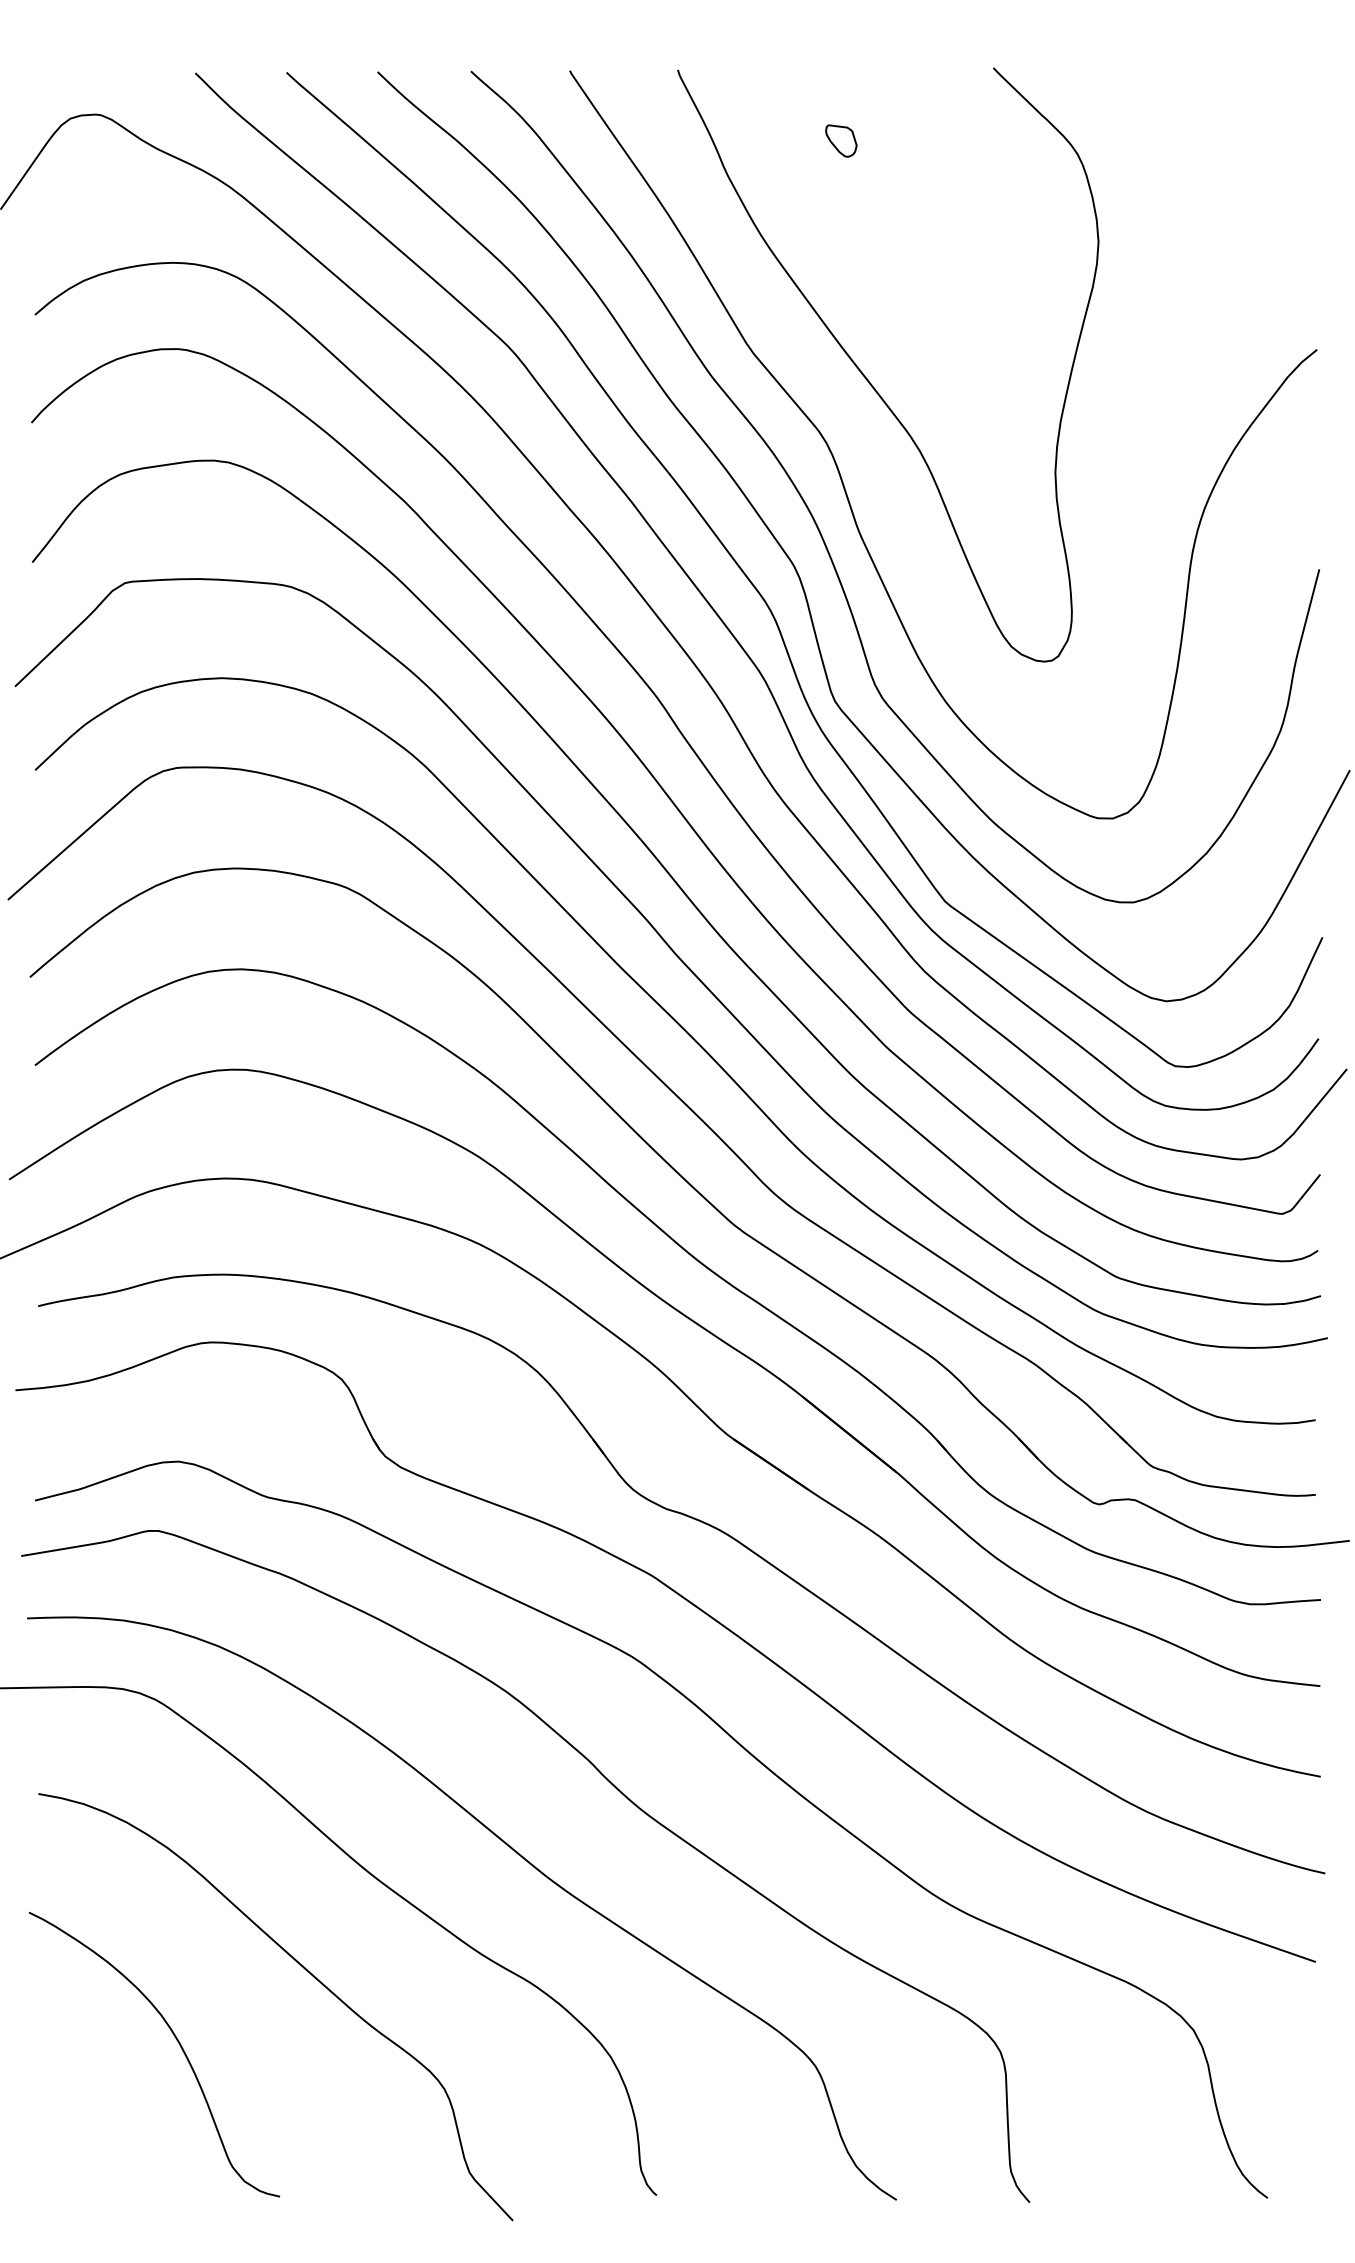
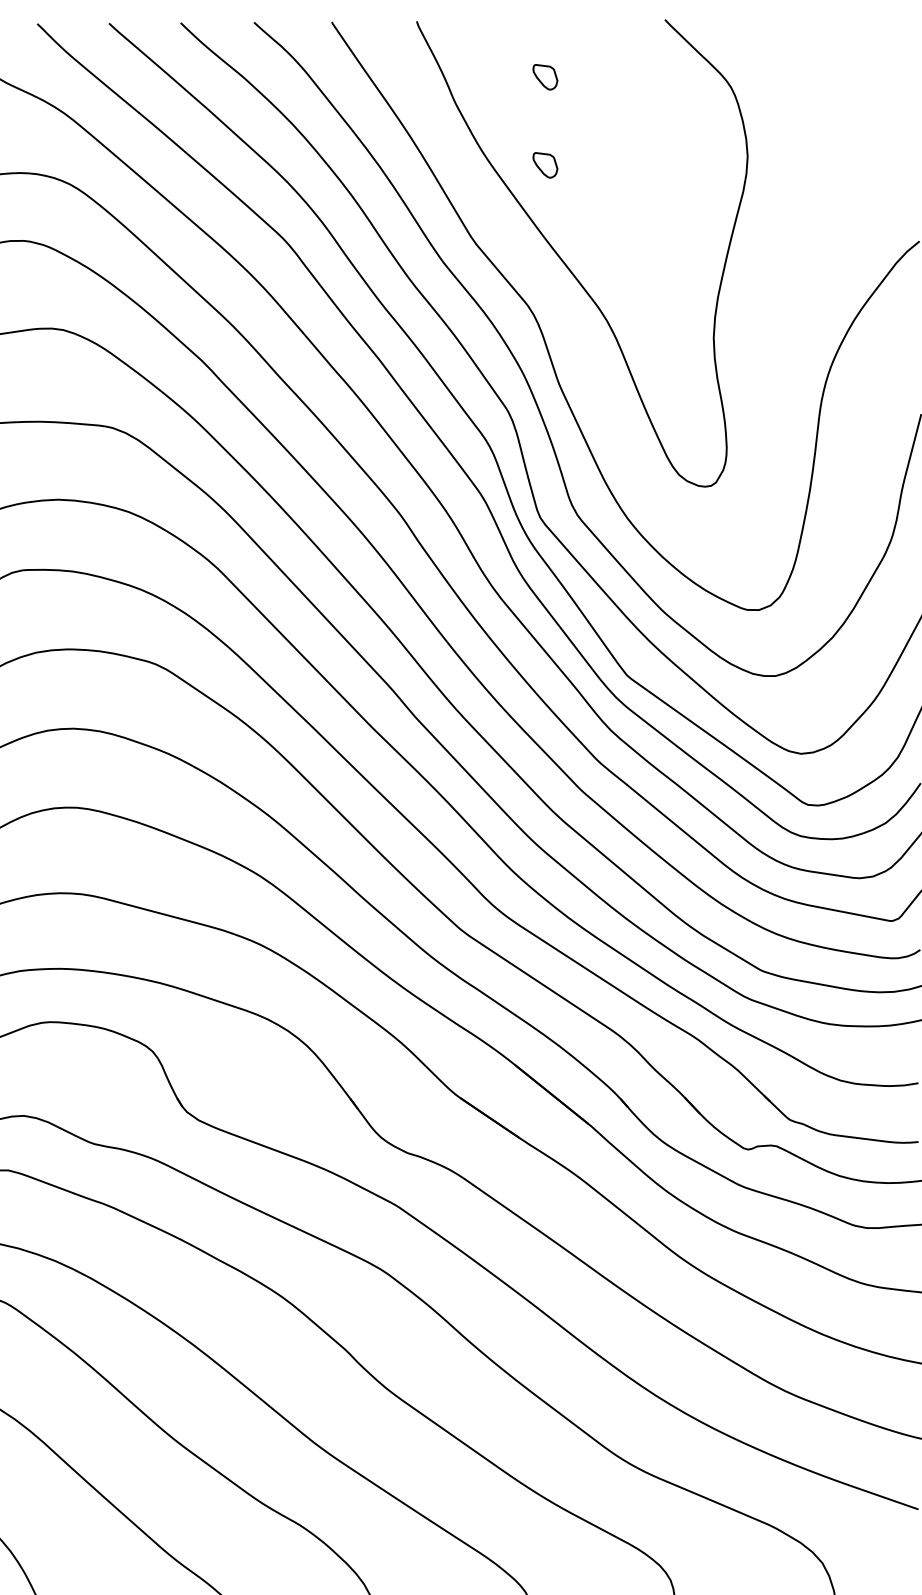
part: (841, 252) -> (545, 164), added

